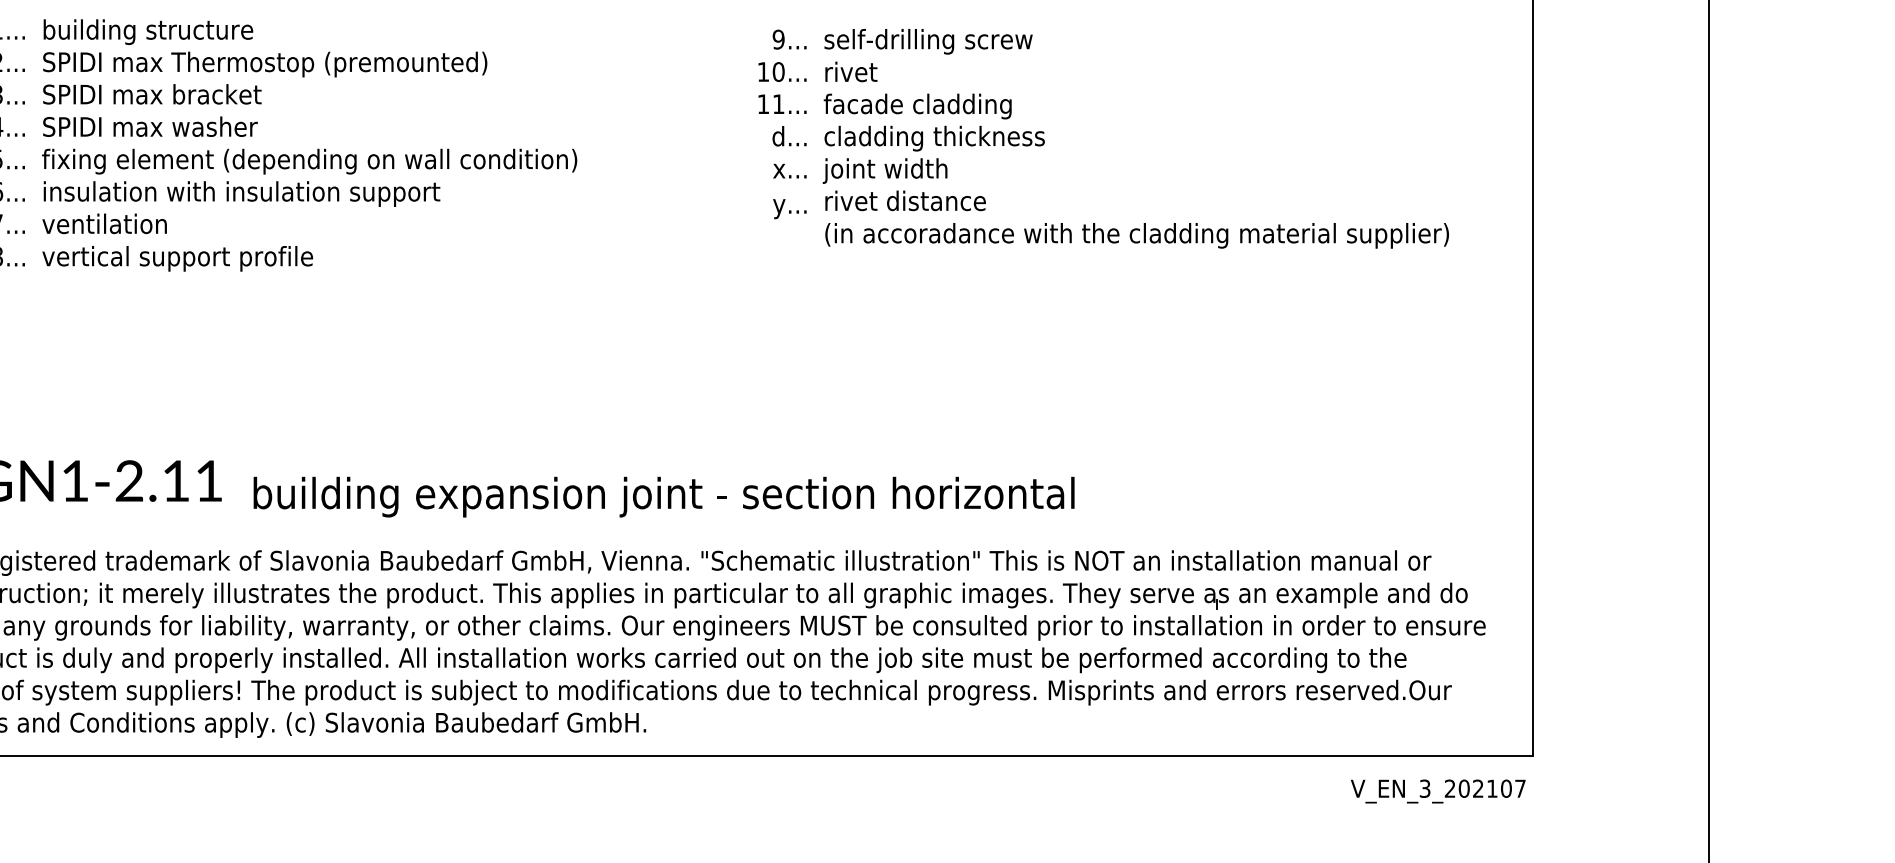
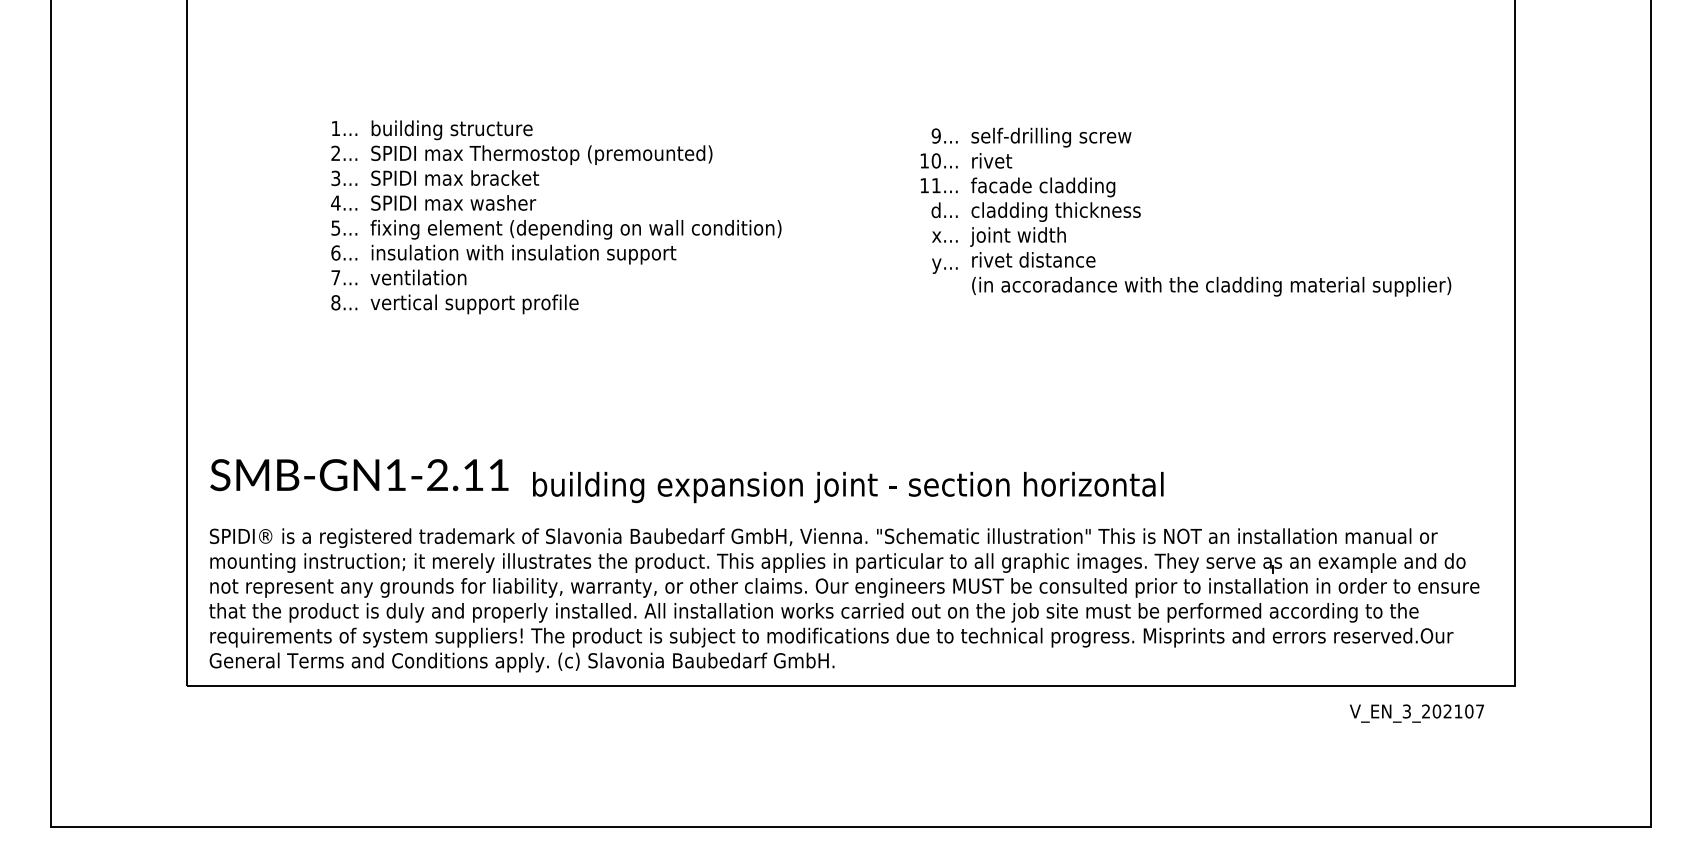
text: (1437, 791) -> (1416, 713), moved

